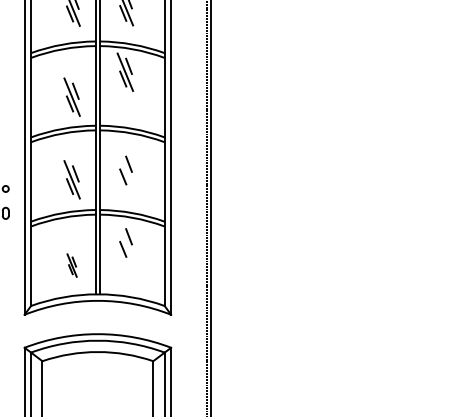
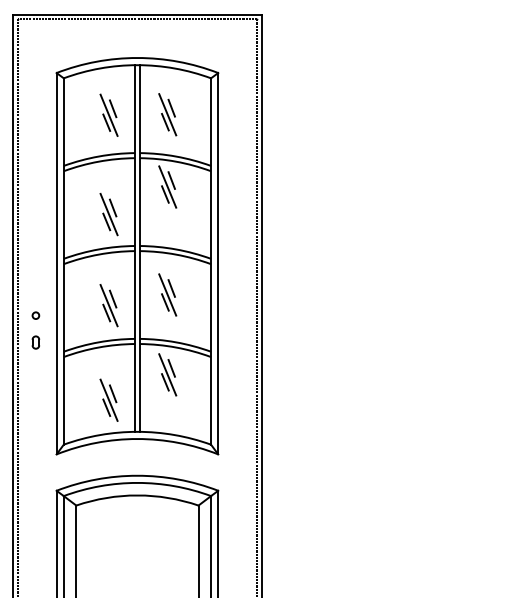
line: (125, 169) -> (167, 294), added
line: (125, 242) -> (167, 374), added
part: (71, 265) -> (108, 399), size x1.67

